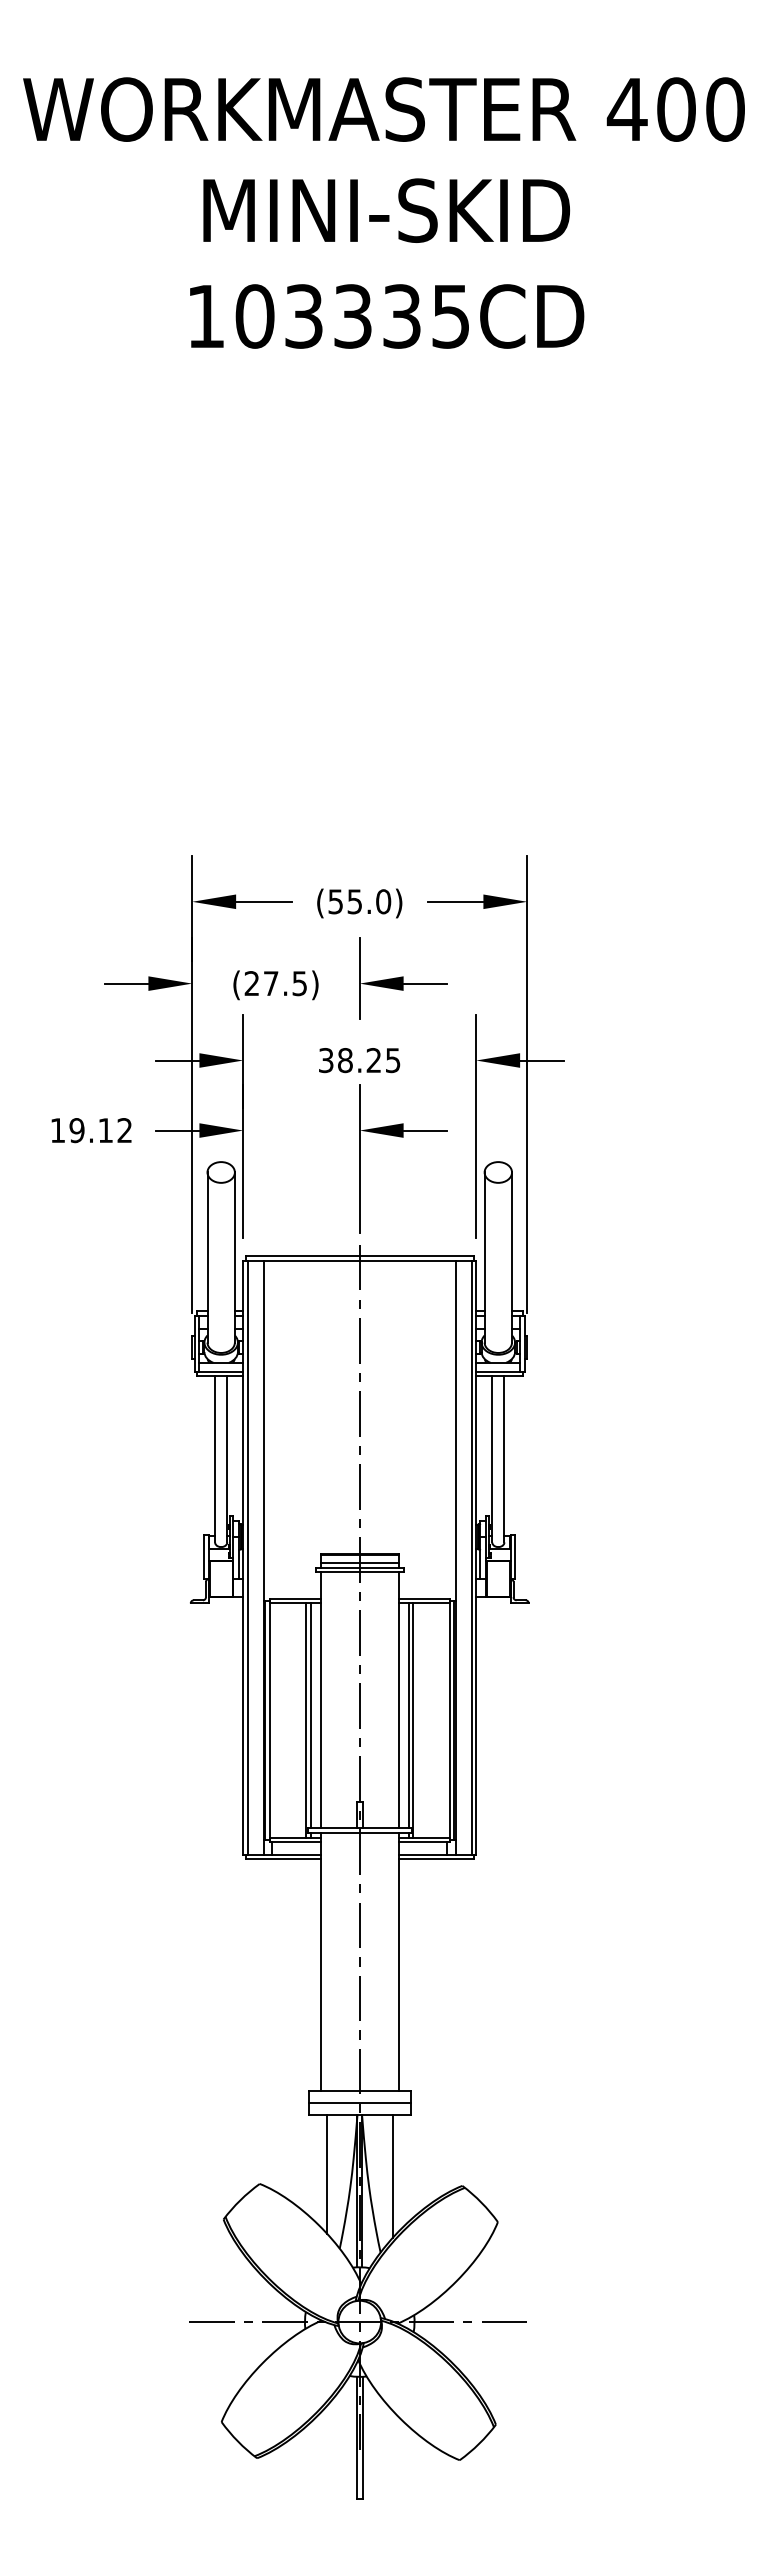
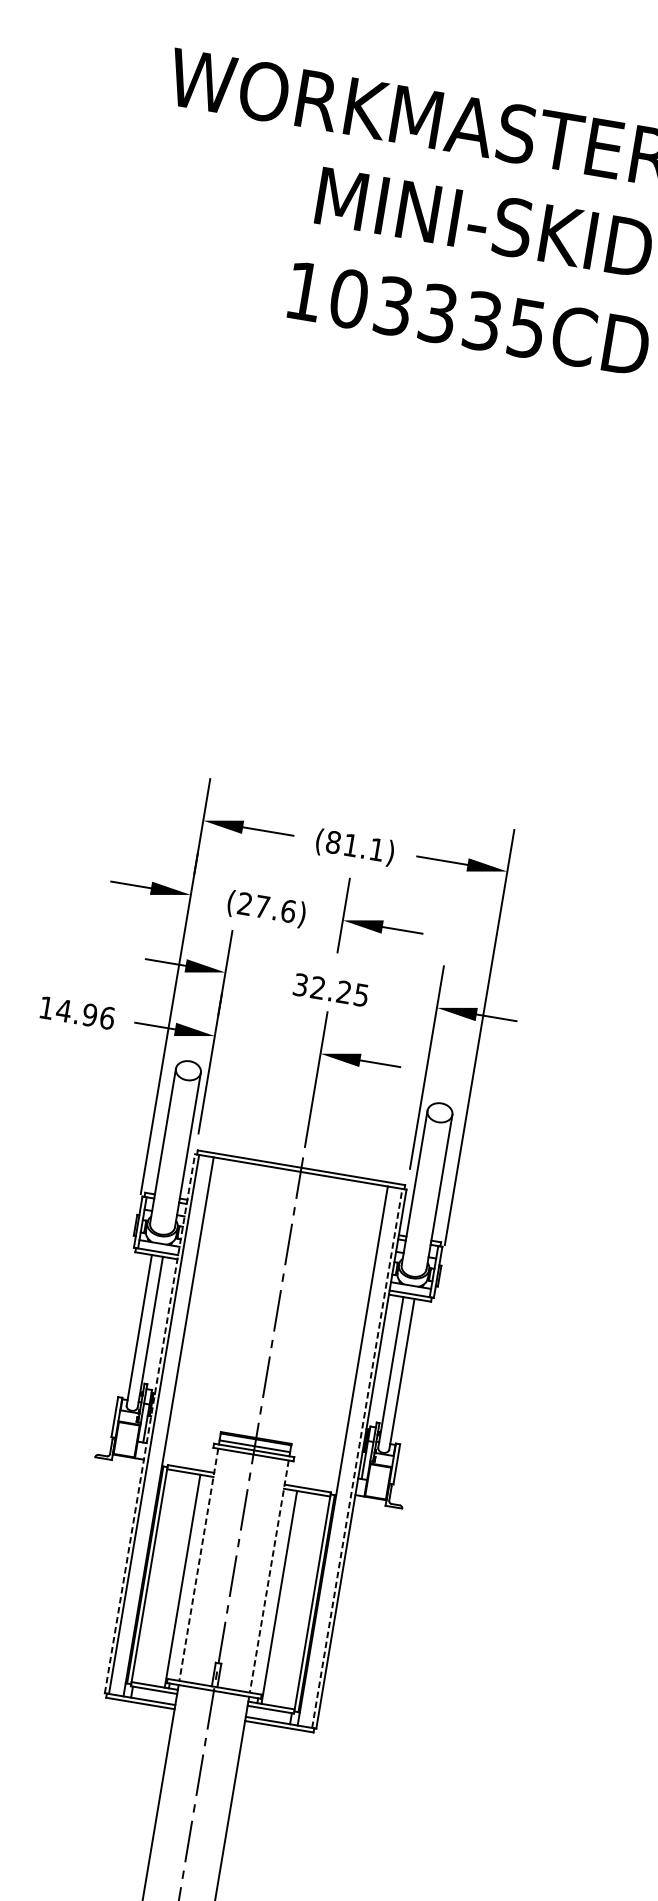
text: (359, 901) -> (355, 845), (55.0) -> (81.1)
text: (299, 983) -> (288, 911), (27.5) -> (27.6)
text: (345, 1060) -> (318, 987), 38.25 -> 32.25
text: (100, 1130) -> (85, 1014), 19.12 -> 14.96
line: (243, 1557) -> (150, 1423), solid -> dashed
line: (471, 1557) -> (357, 1458), solid -> dashed
line: (320, 1700) -> (198, 1565), solid -> dashed
line: (398, 1700) -> (269, 1576), solid -> dashed
line: (311, 1715) -> (187, 1577), removed
line: (408, 1715) -> (275, 1592), removed

